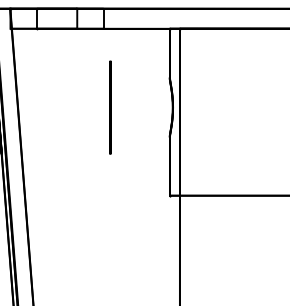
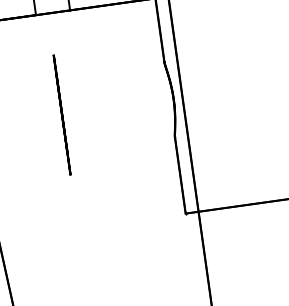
line: (110, 107) -> (62, 114), moved

